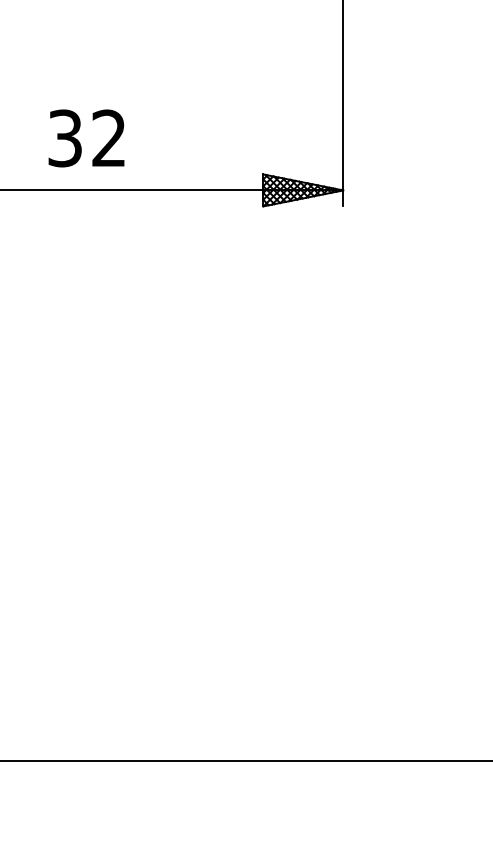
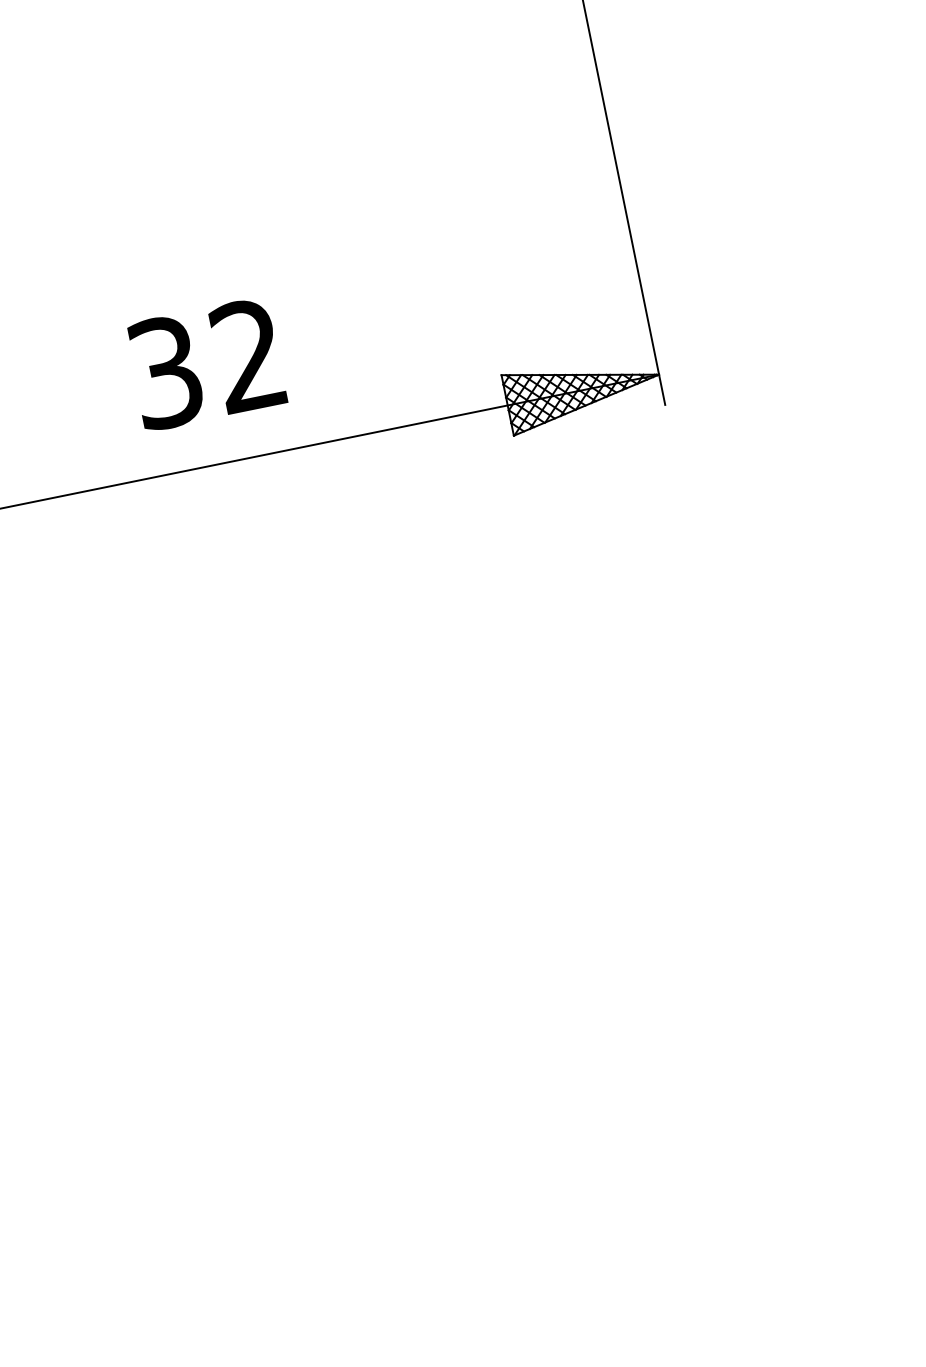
text: (86, 138) -> (206, 364), moved

